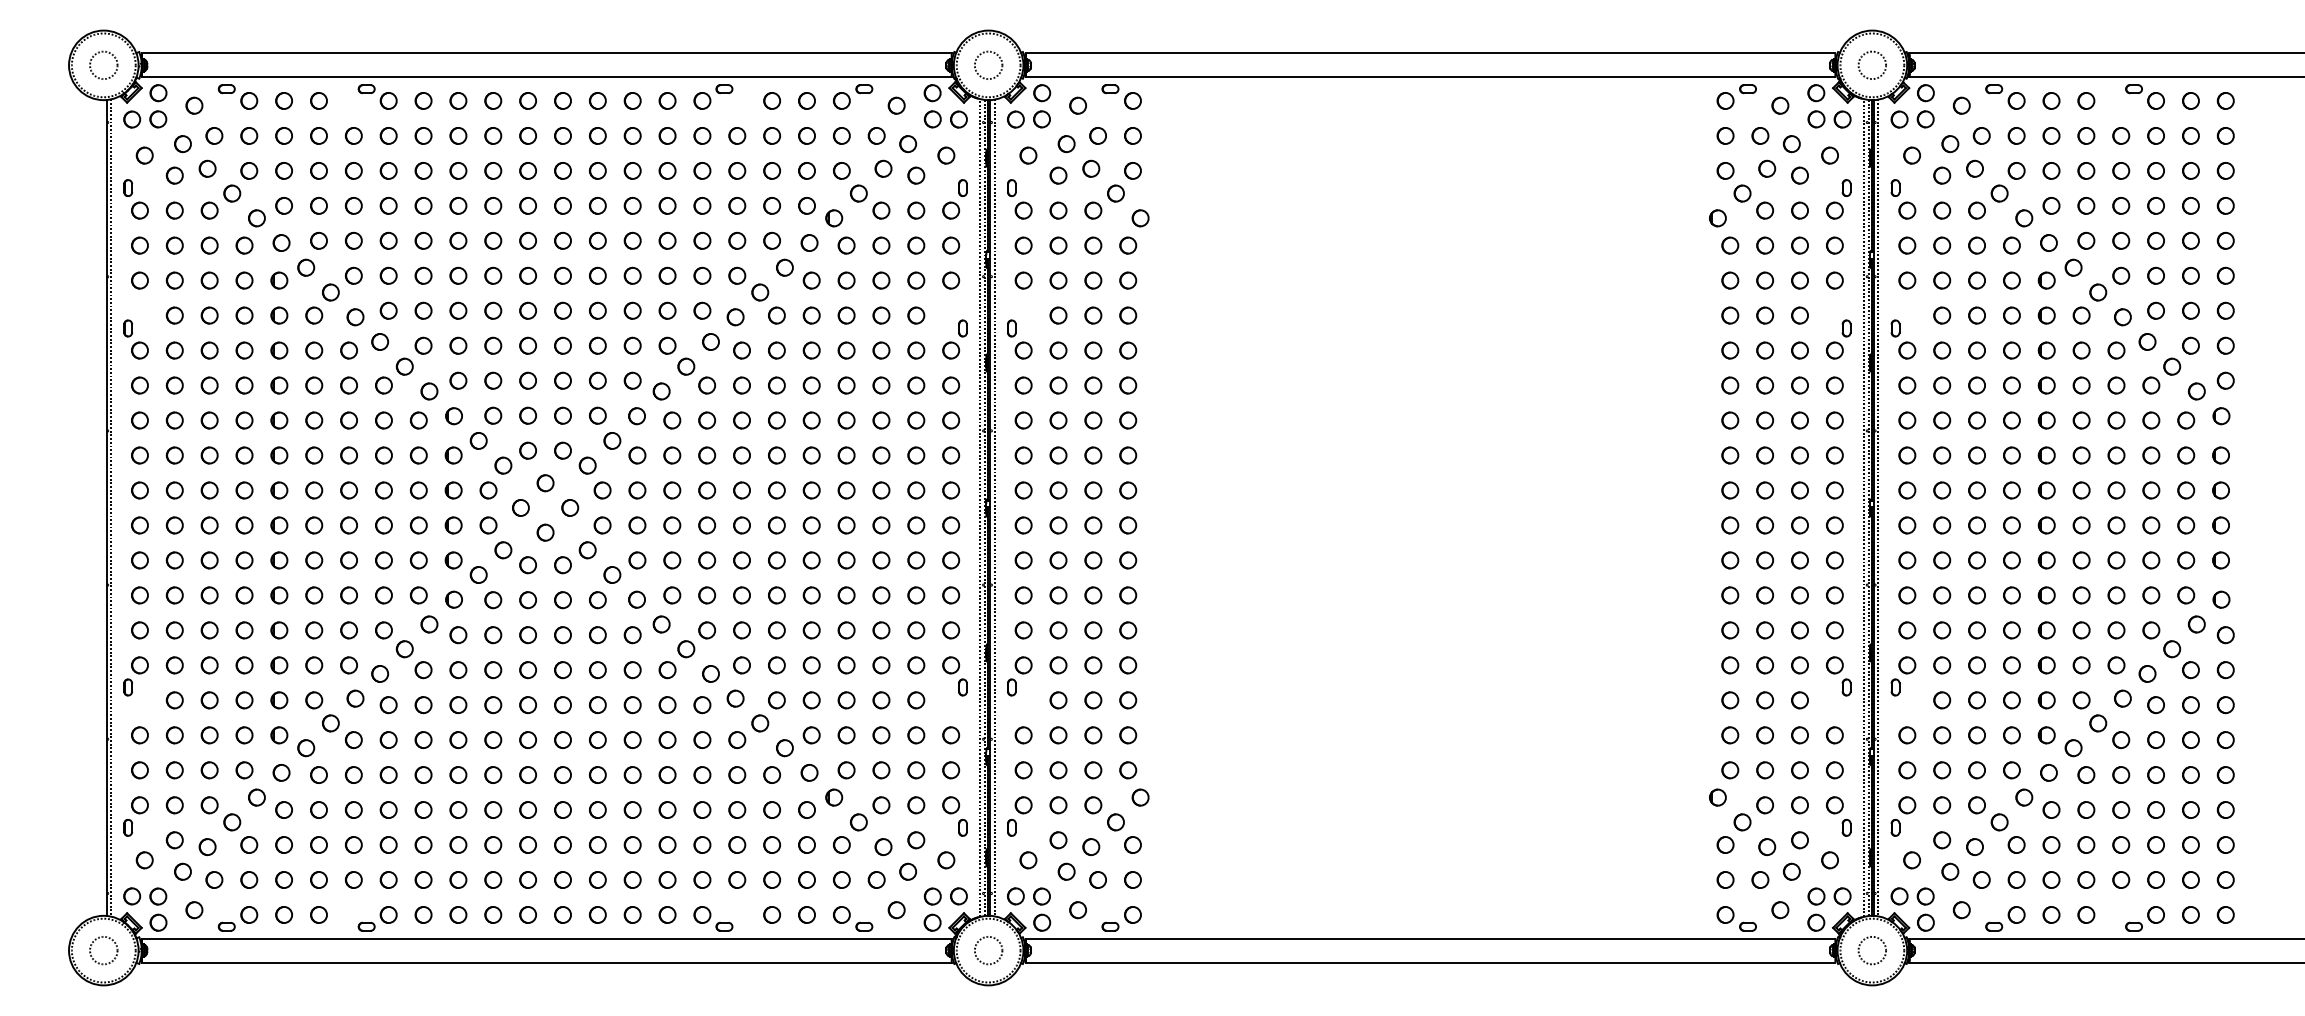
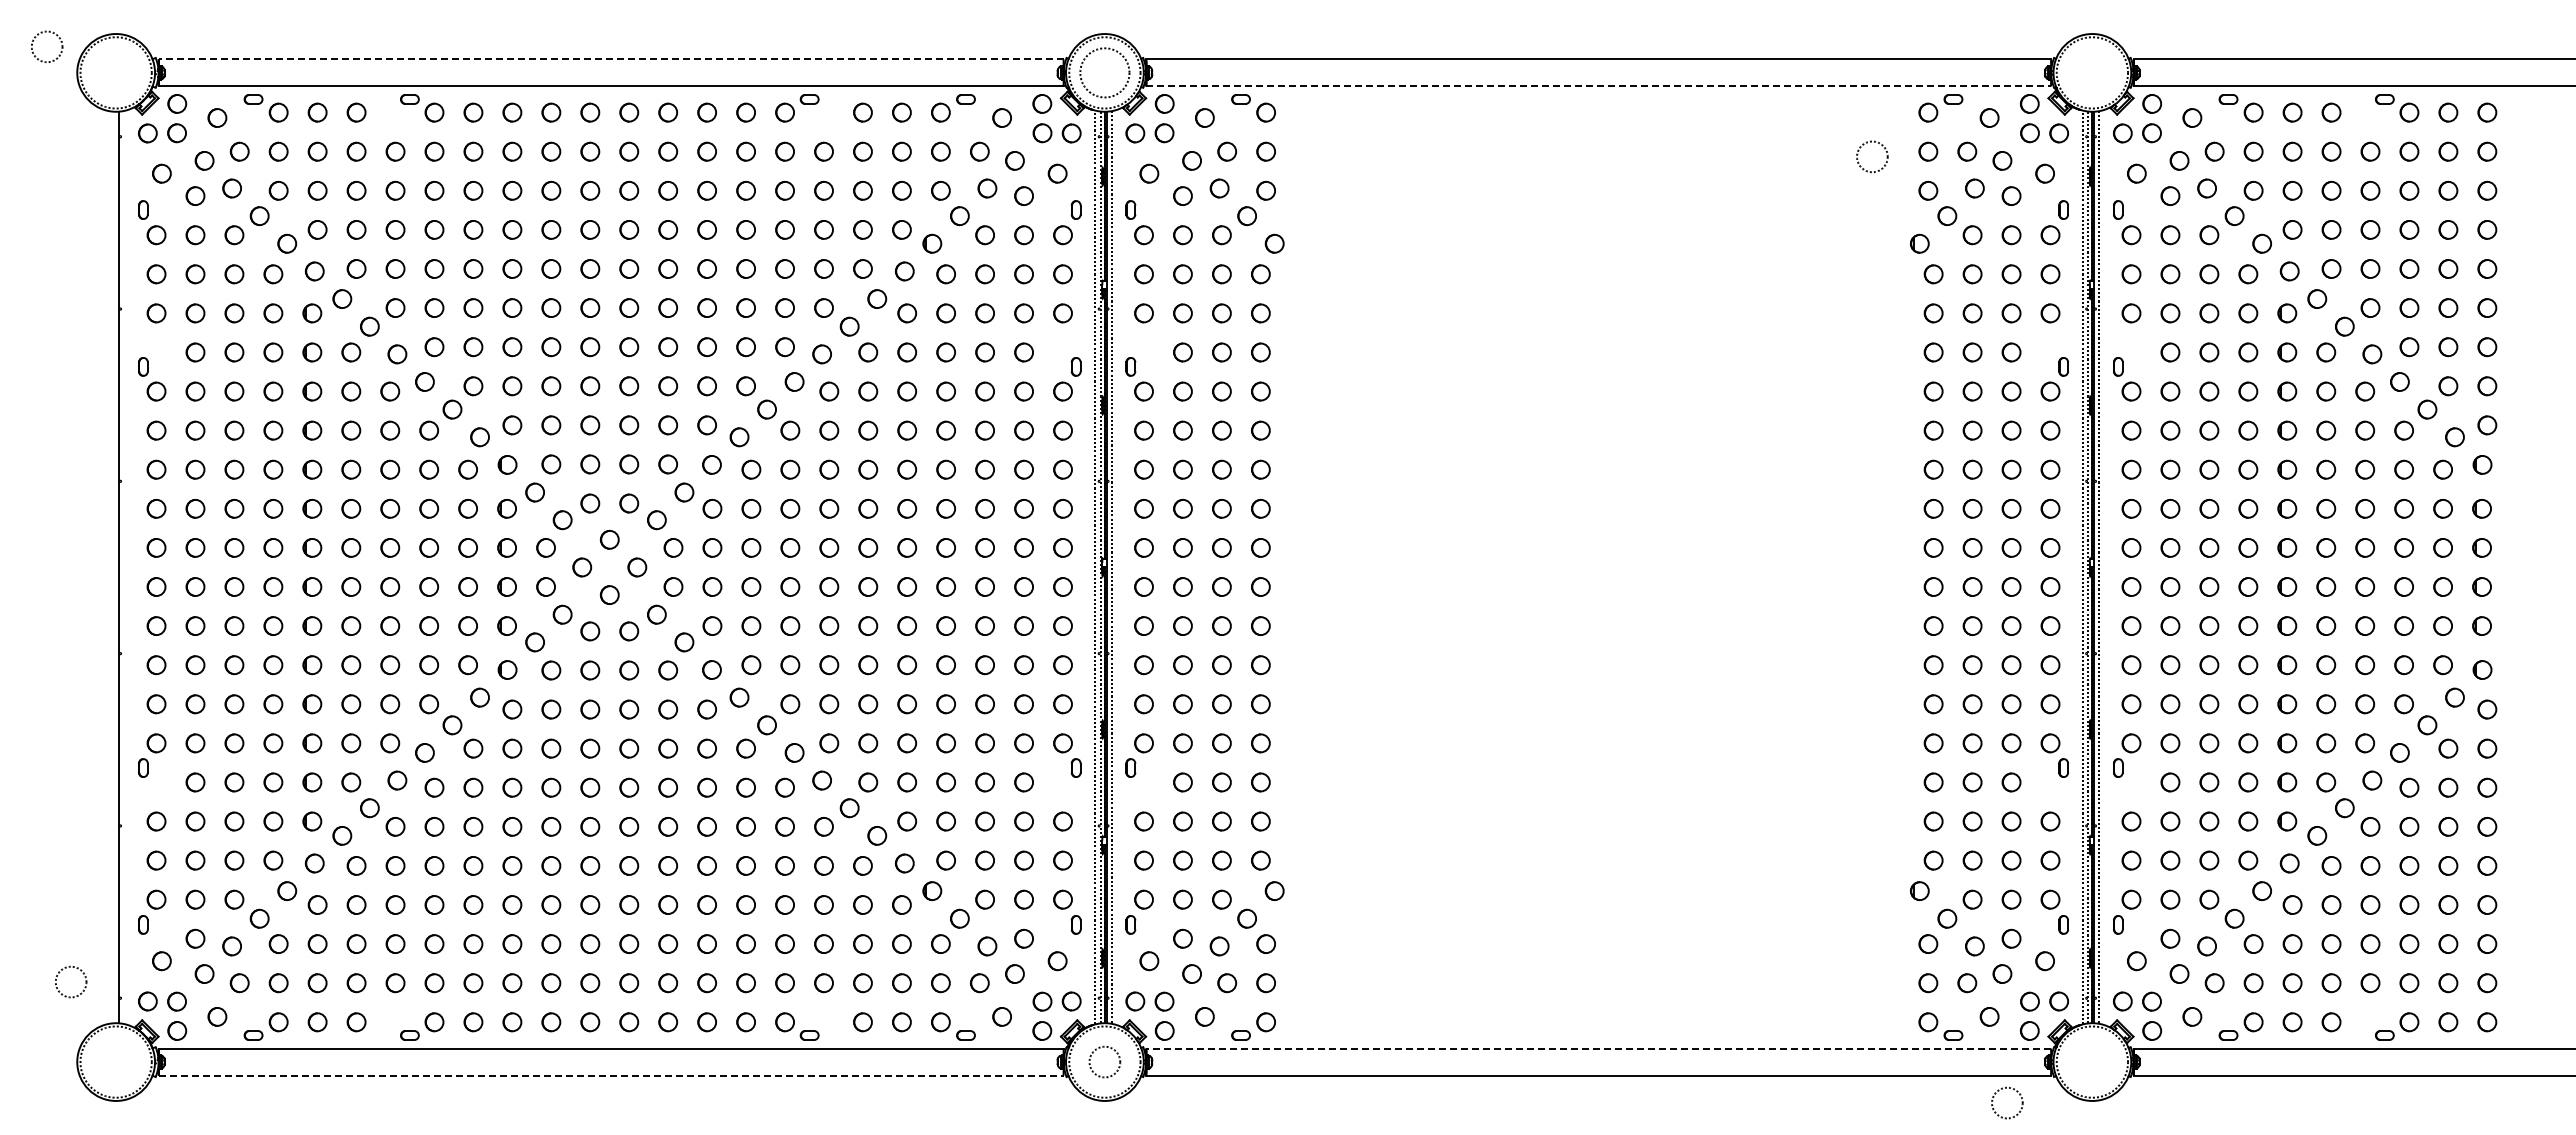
line: (546, 53) -> (610, 59), solid -> dashed
circle: (104, 65) -> (47, 46), moved
circle: (988, 65) -> (1104, 72), size x1.6
circle: (1872, 65) -> (1872, 156), moved
line: (1431, 77) -> (1599, 86), solid -> dashed
line: (111, 508) -> (124, 567), removed
line: (1430, 938) -> (1598, 1048), solid -> dashed
circle: (104, 950) -> (71, 981), moved
circle: (1872, 950) -> (2007, 1102), moved
line: (547, 962) -> (611, 1075), solid -> dashed

